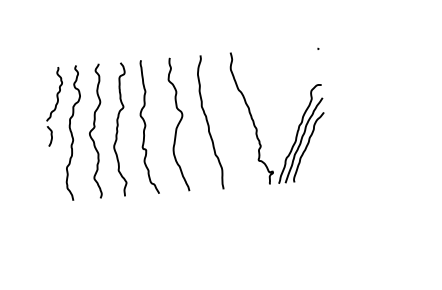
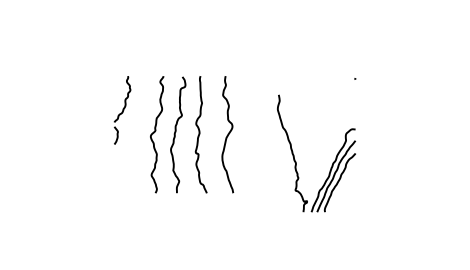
curve: (209, 124) -> (255, 136), removed
part: (298, 124) -> (332, 162), moved
curve: (72, 133) -> (135, 134), removed

